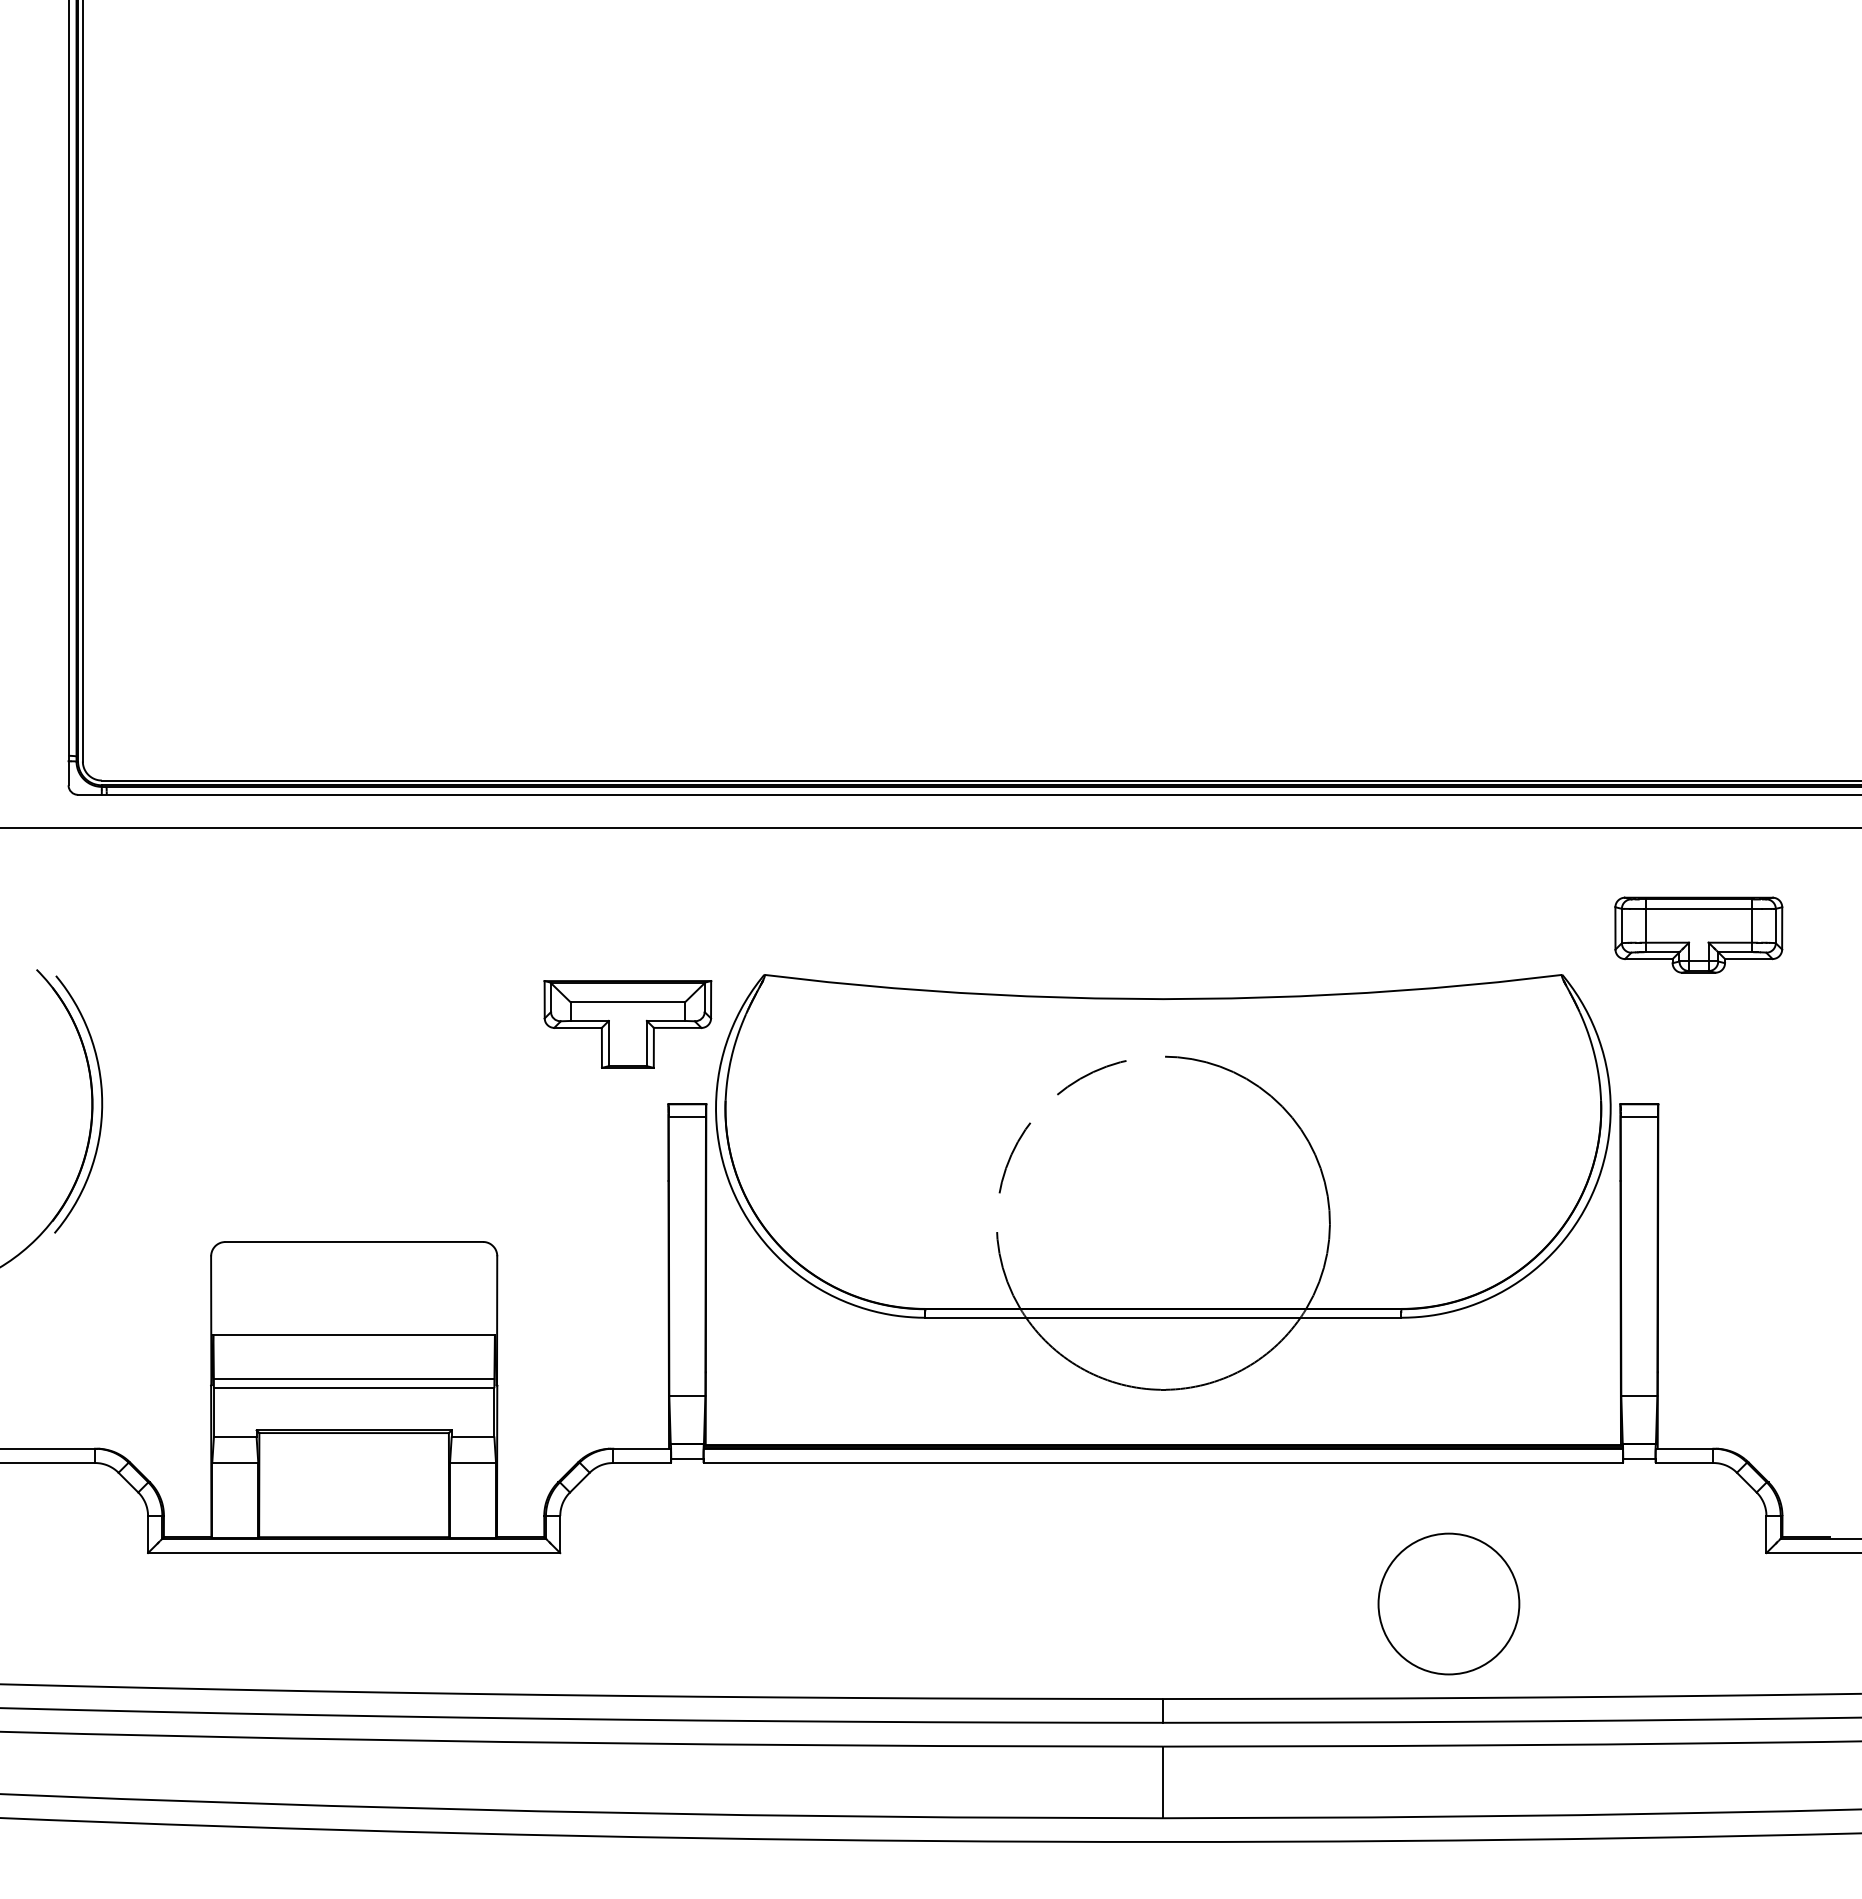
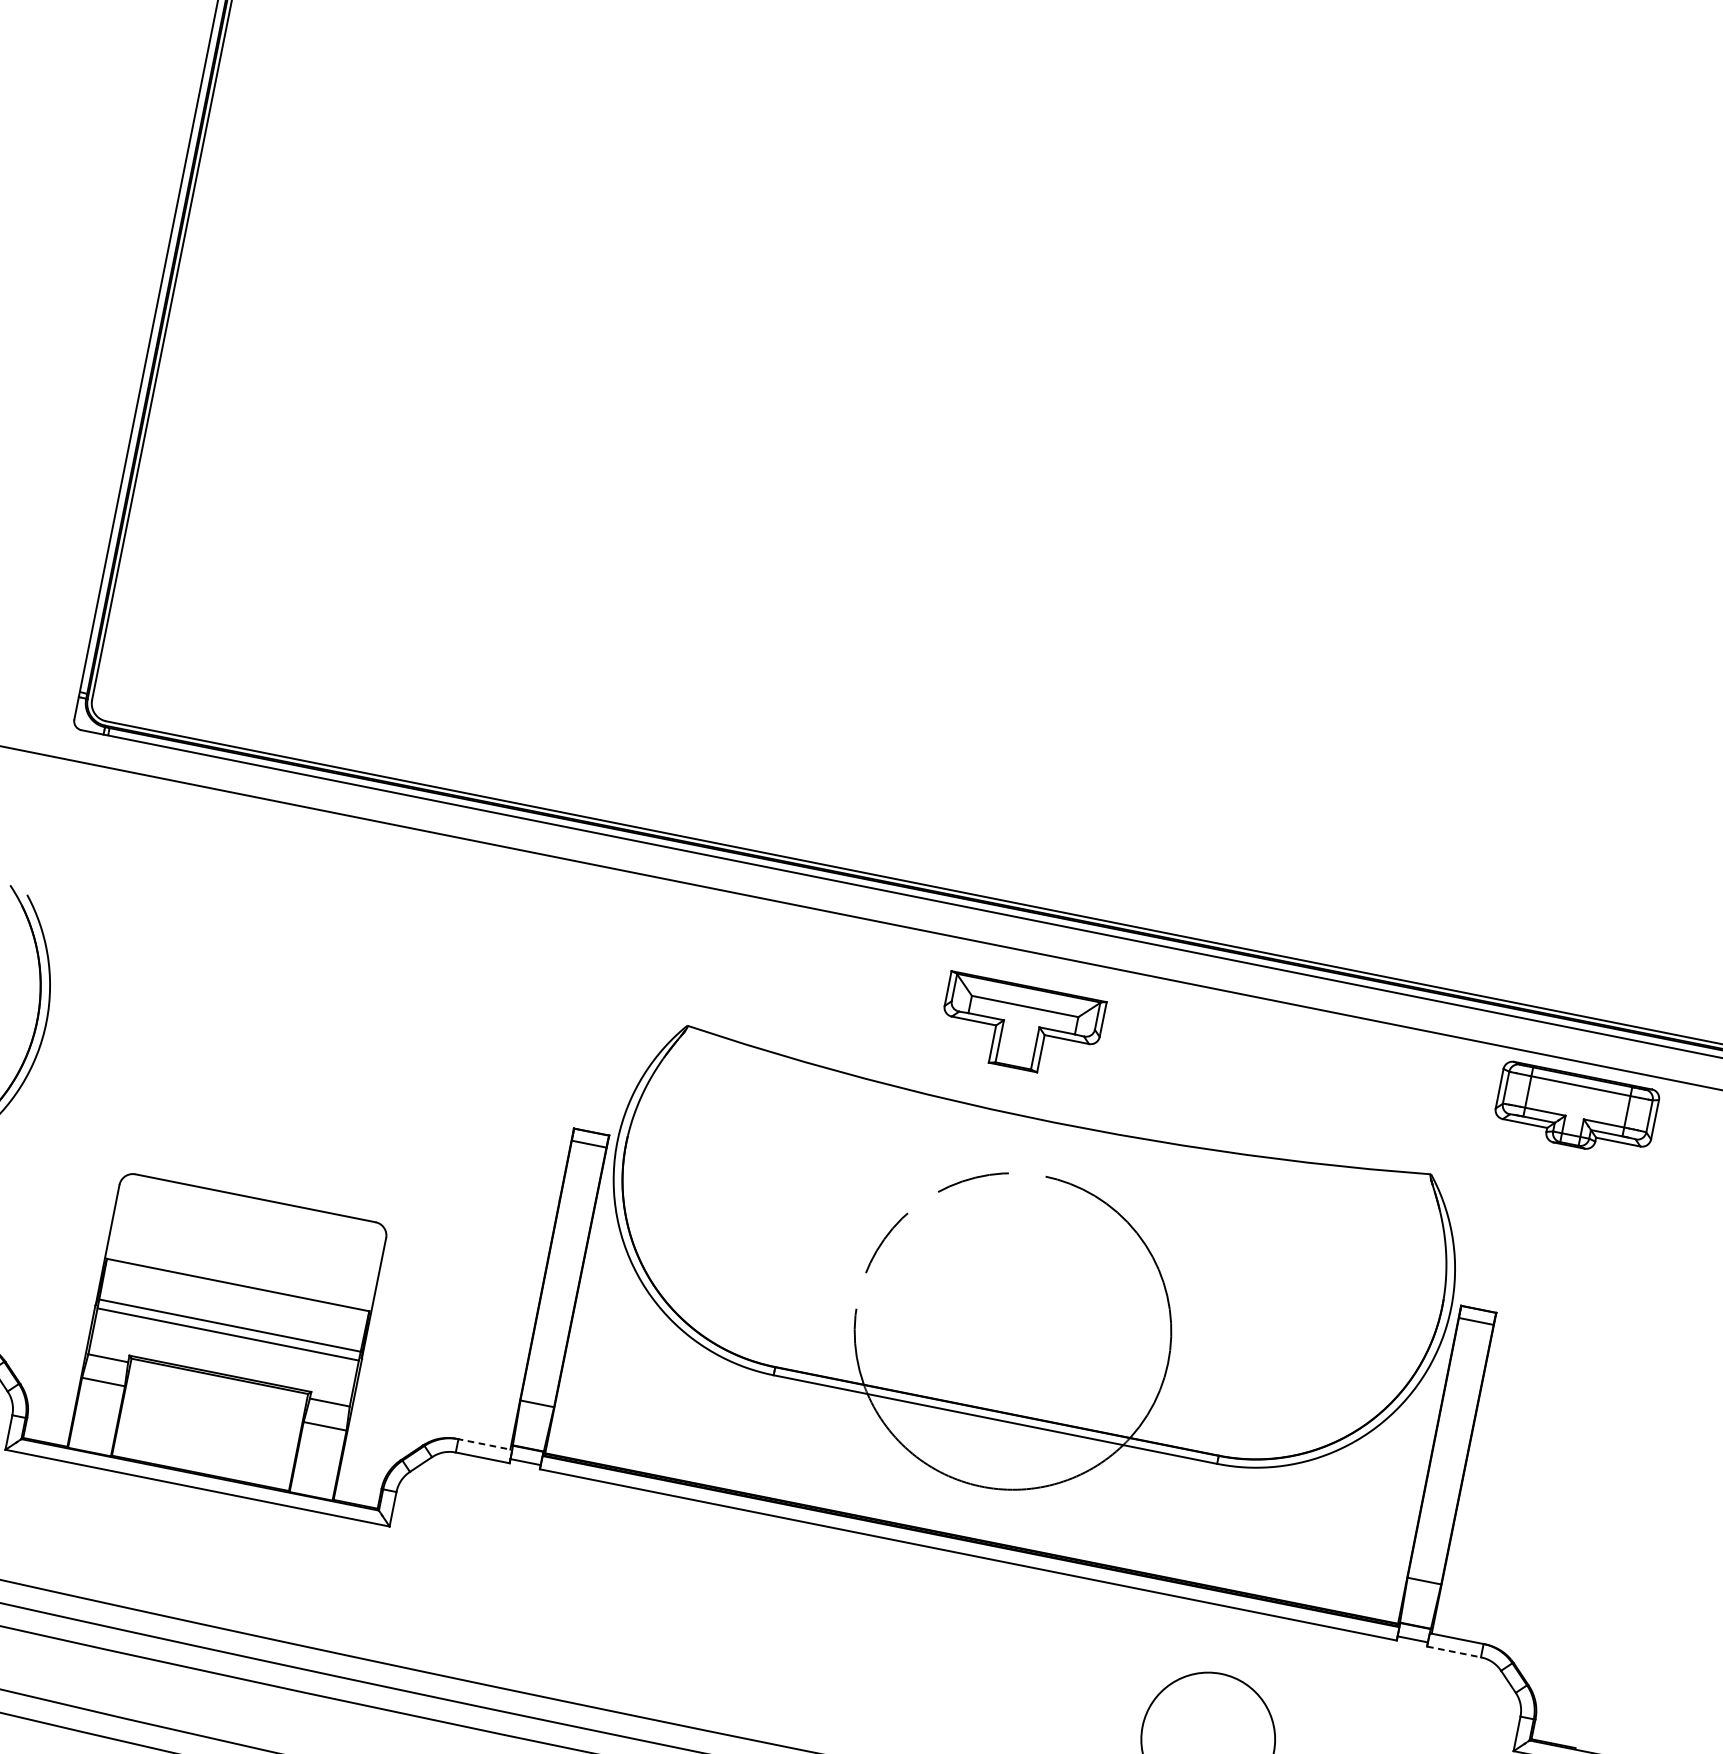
part: (1698, 934) -> (1575, 1109), moved
part: (627, 1024) -> (1020, 1027), moved
line: (641, 1448) -> (484, 1444), solid -> dashed
line: (1684, 1463) -> (1453, 1652), solid -> dashed

